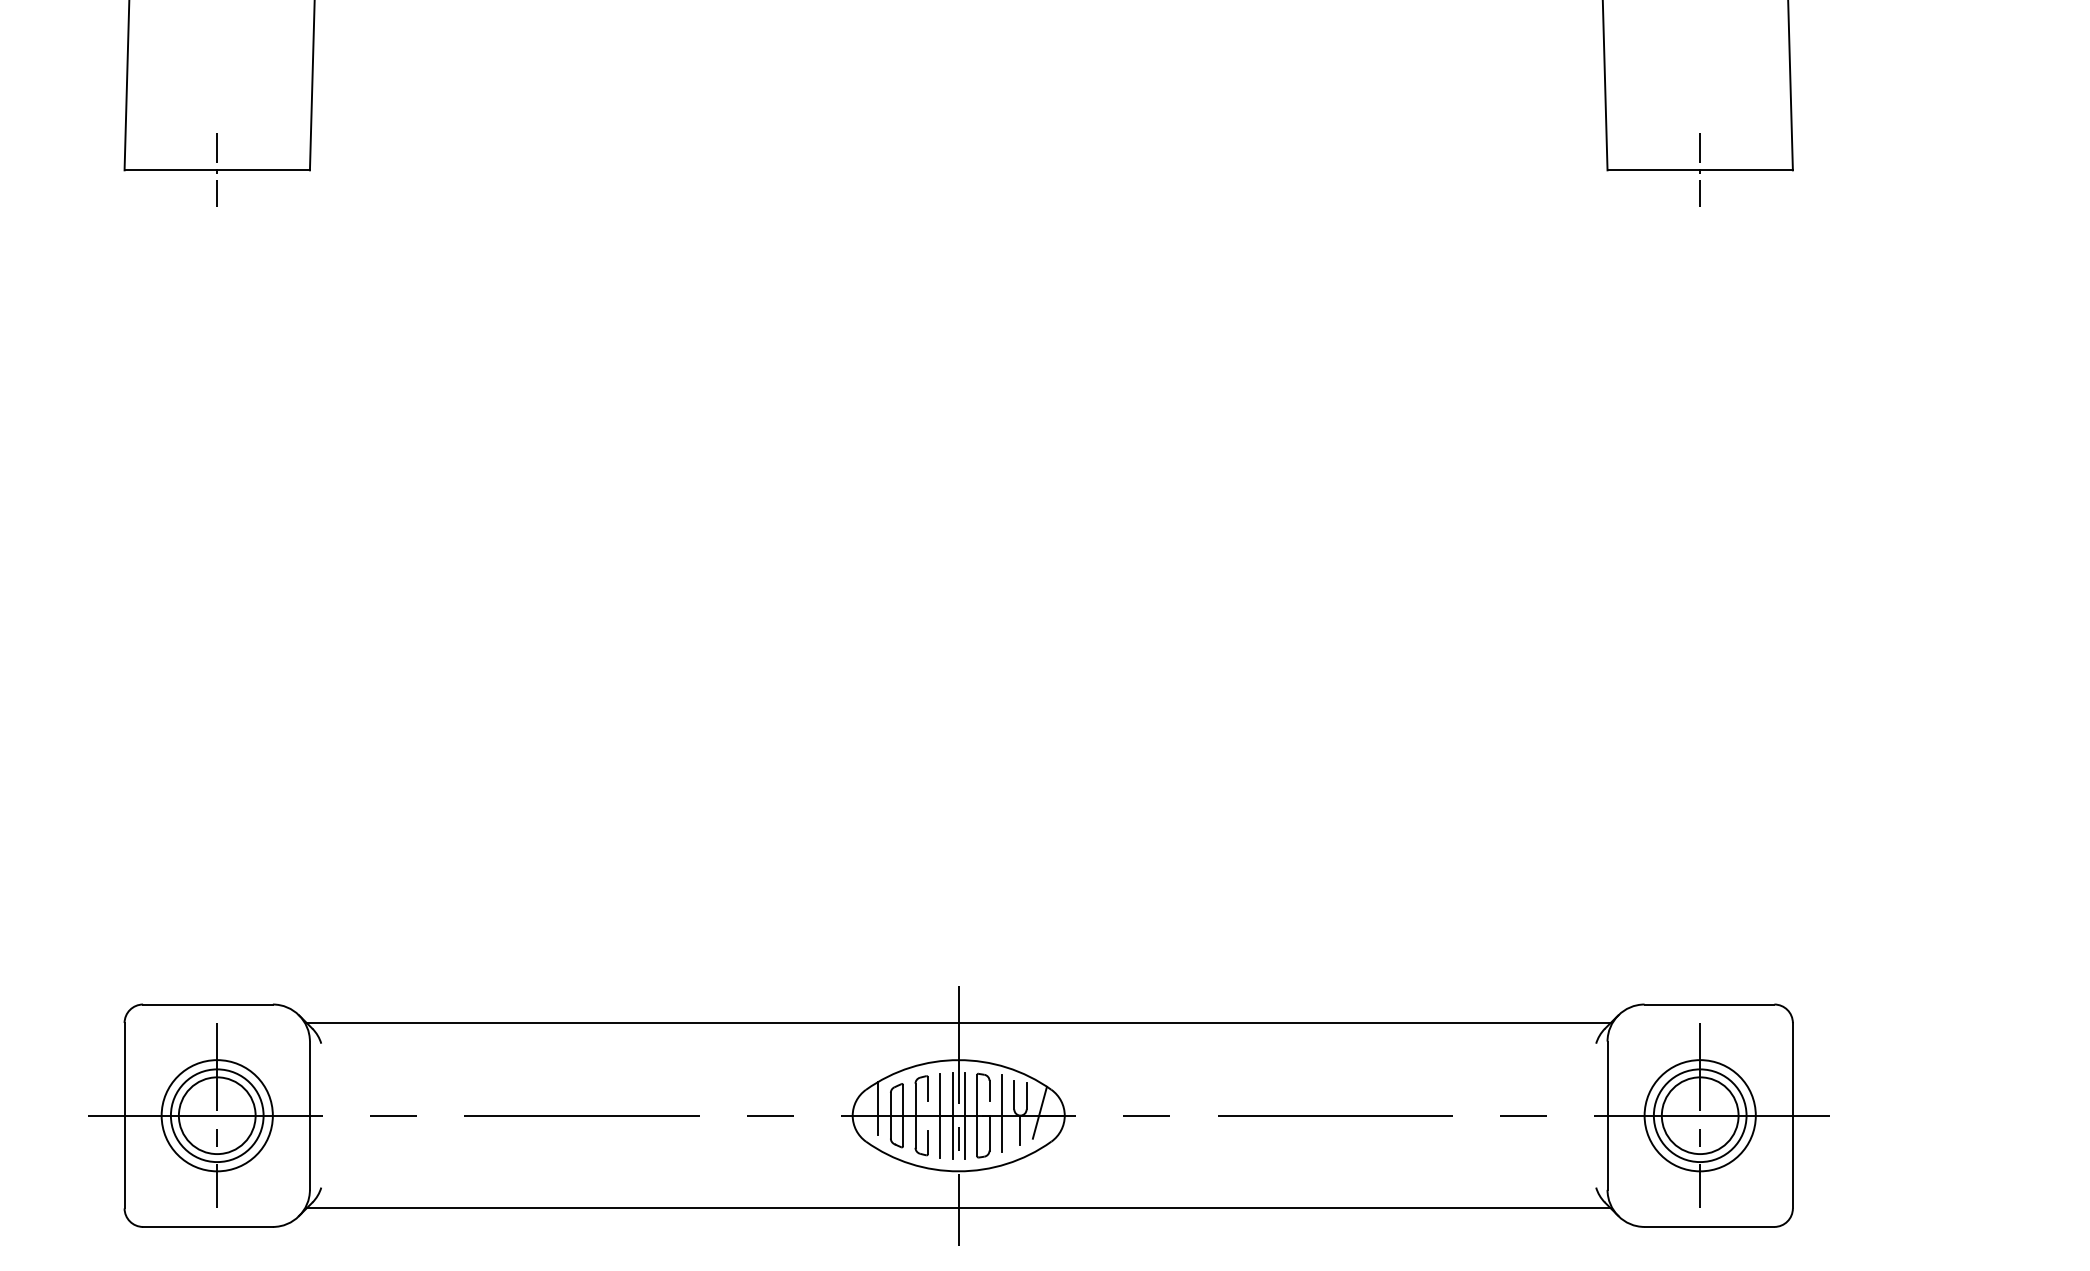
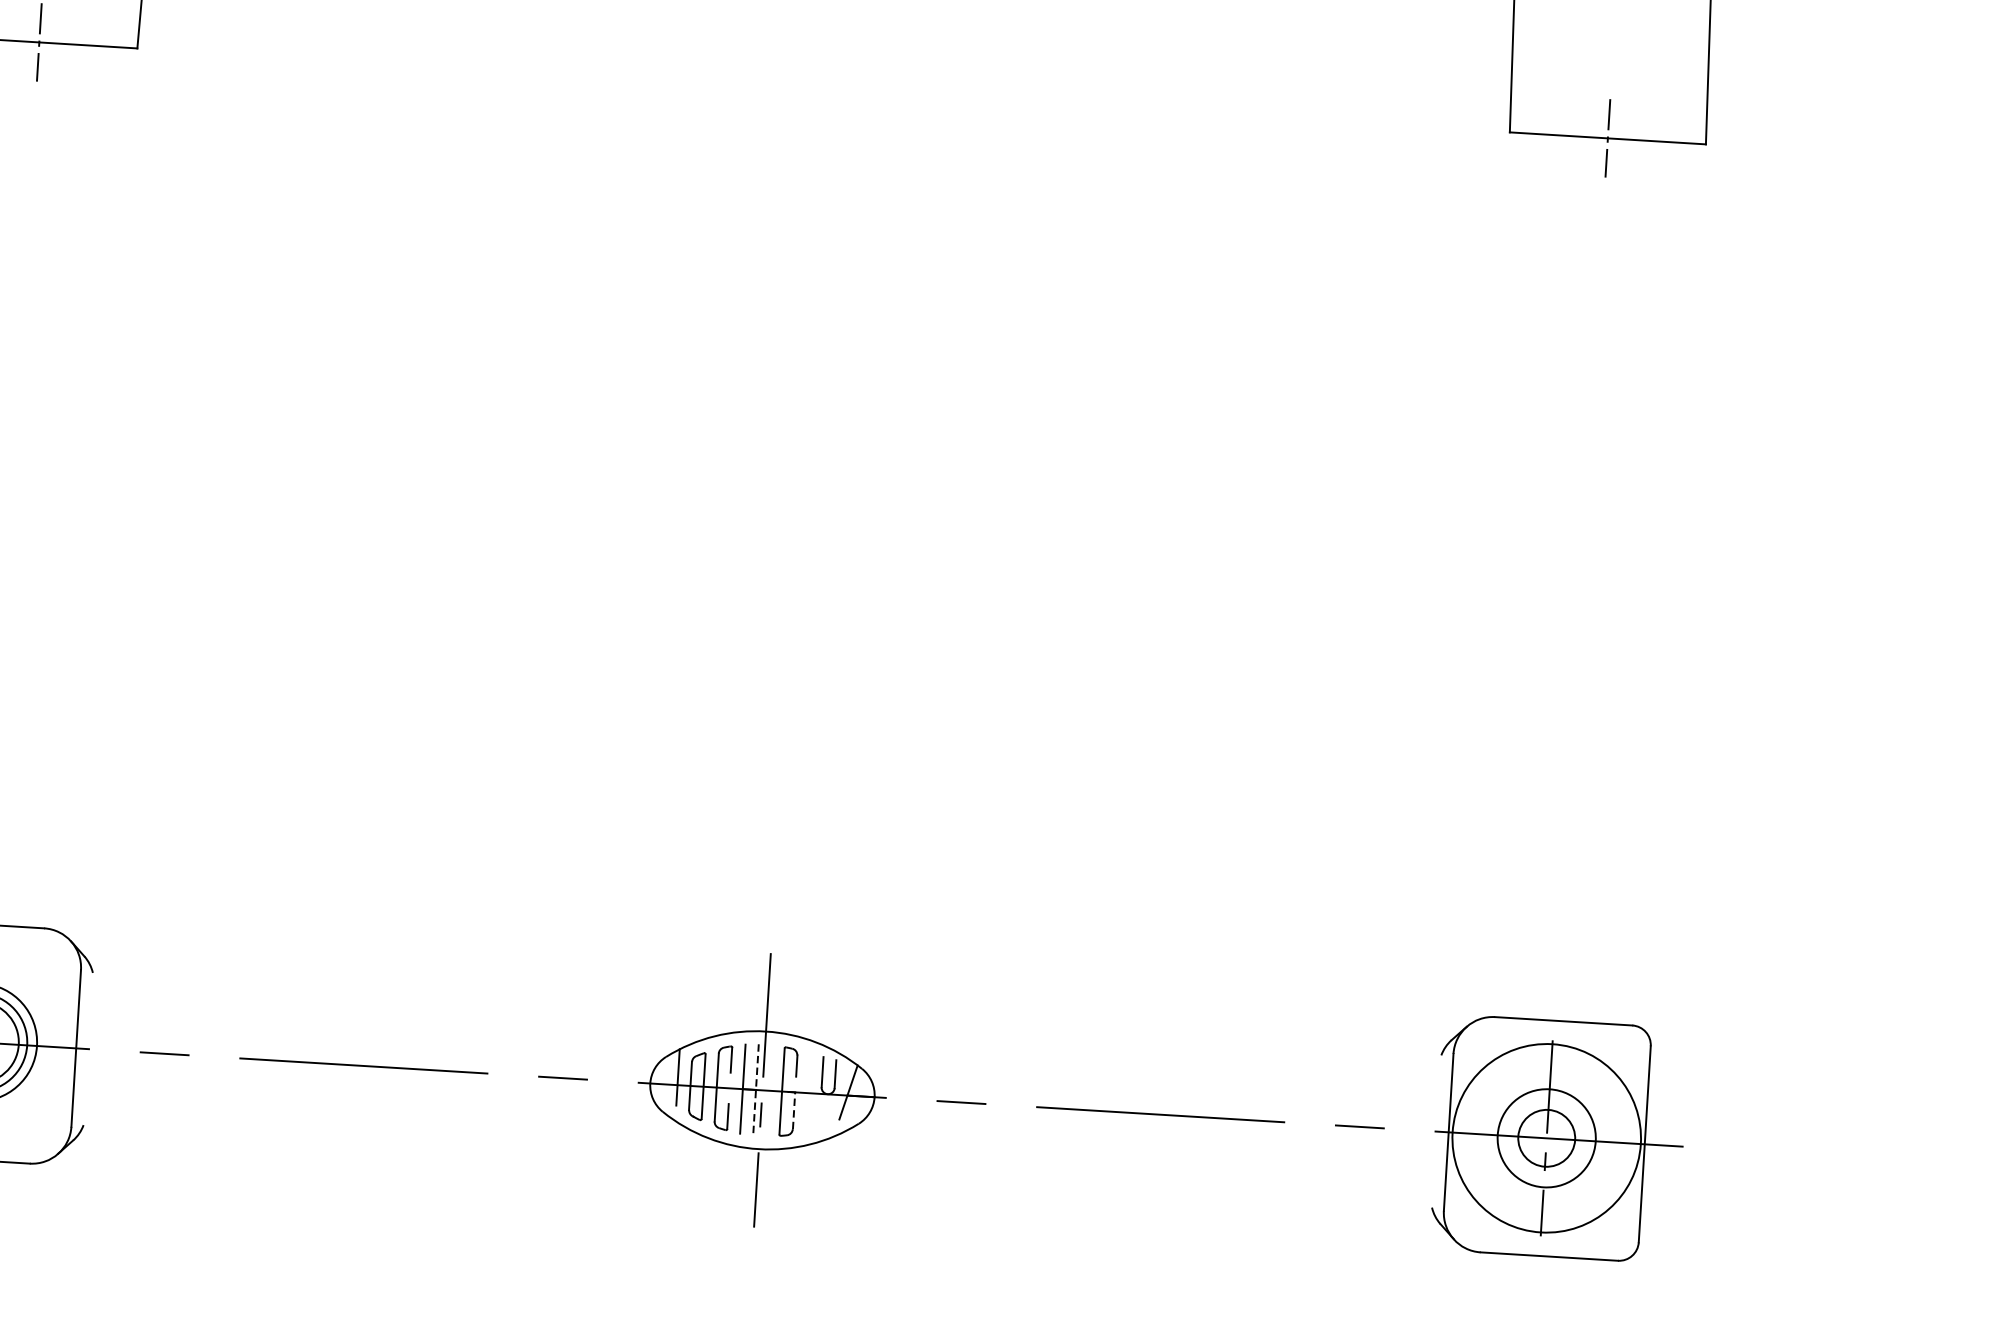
line: (958, 1023) -> (768, 992), removed
line: (1001, 1113) -> (807, 1090), removed
line: (964, 1115) -> (768, 1090), removed
circle: (1699, 1115) -> (1545, 1138), size x0.7
circle: (1699, 1115) -> (1545, 1138), size x1.6
line: (952, 1116) -> (755, 1090), solid -> dashed
line: (1020, 1130) -> (826, 1109), removed
line: (989, 1132) -> (793, 1110), solid -> dashed
line: (958, 1208) -> (756, 1188), removed

